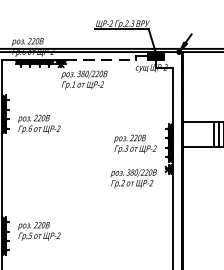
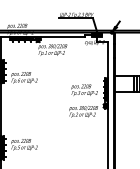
line: (101, 59) -> (63, 37), dashed -> solid

